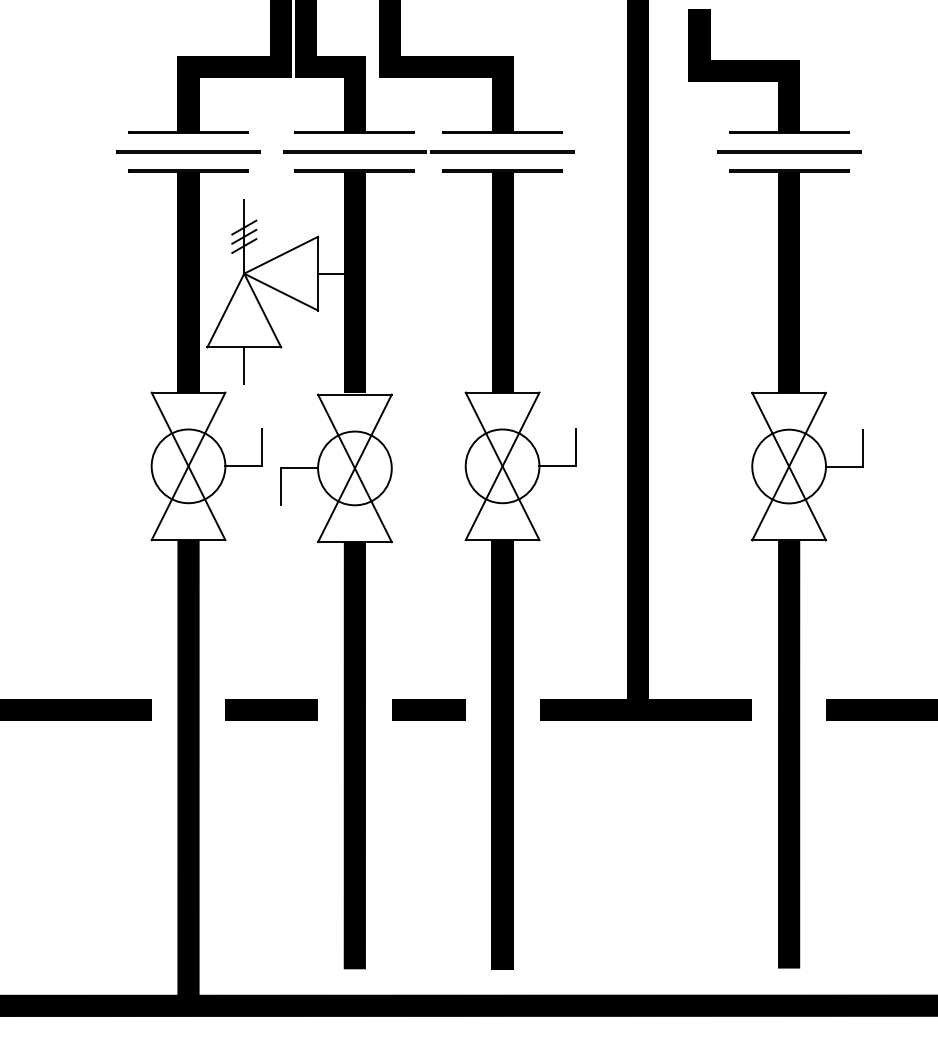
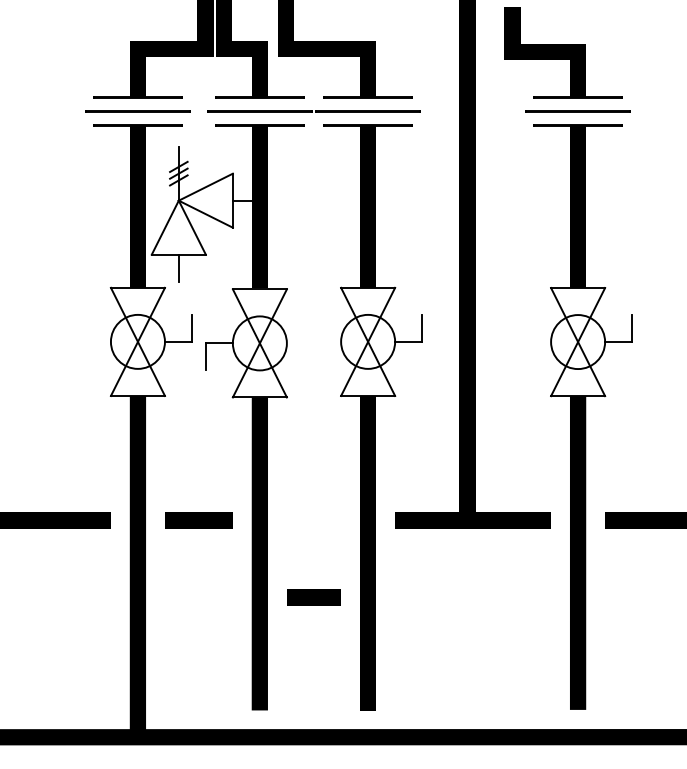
line: (428, 710) -> (313, 597), moved

